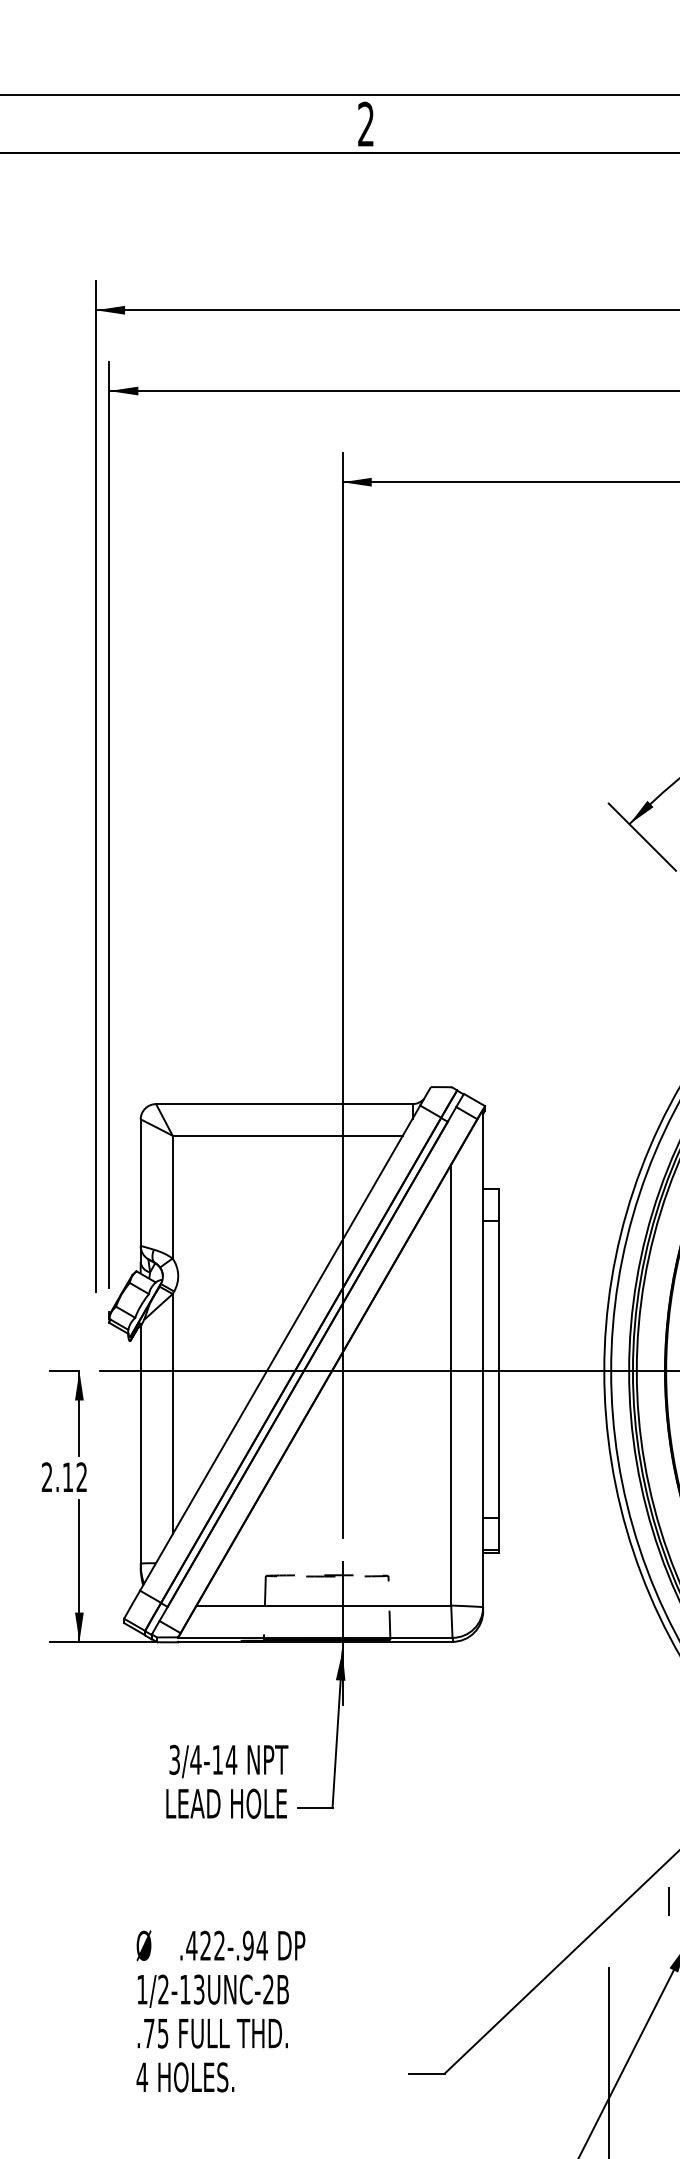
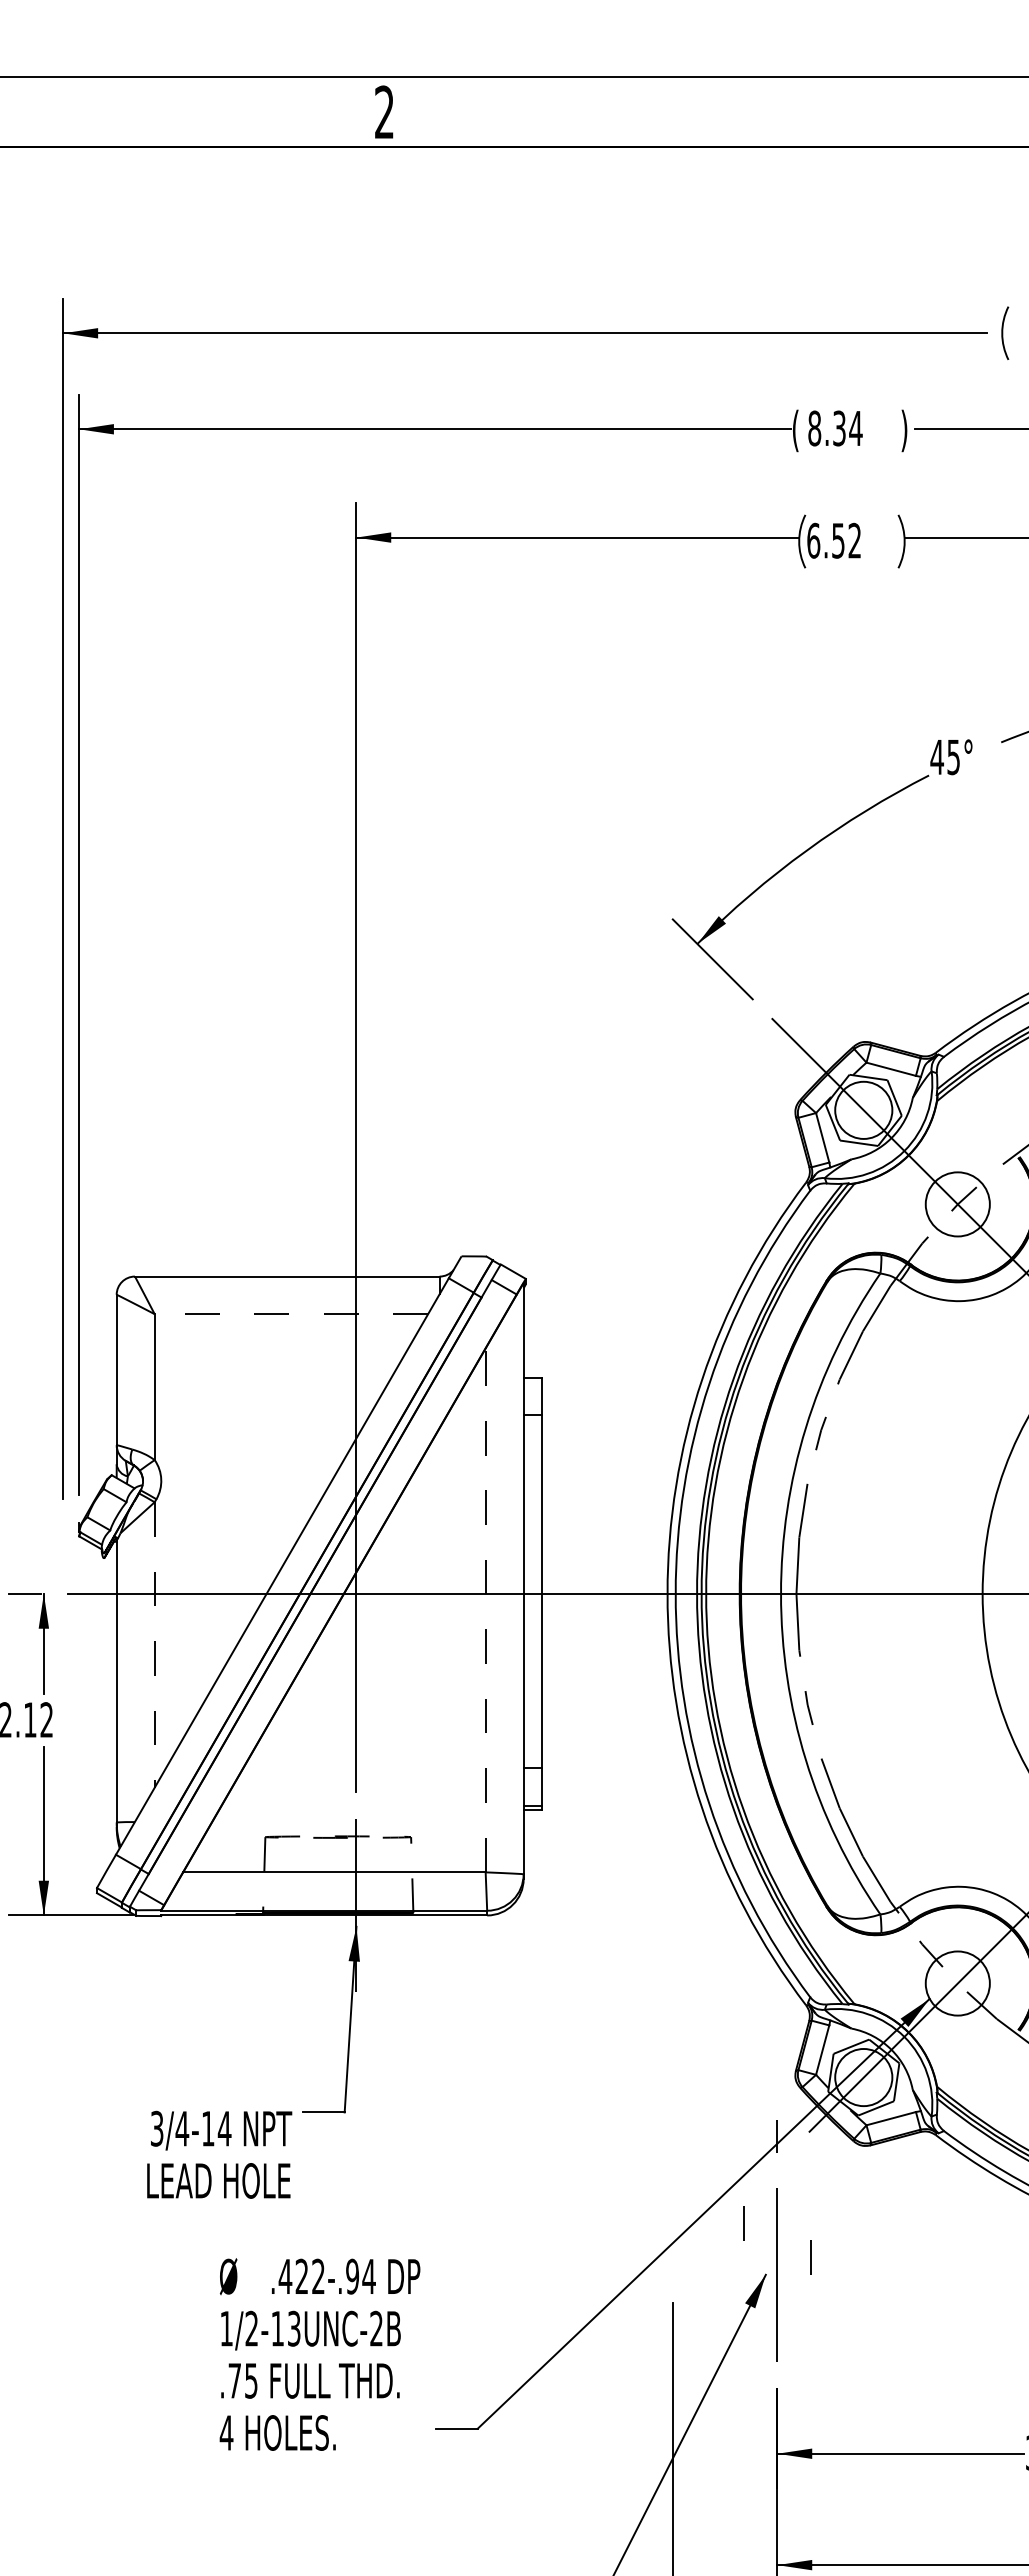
line: (287, 1136) -> (291, 1314), solid -> dashed
line: (451, 1385) -> (485, 1610), solid -> dashed
line: (172, 1414) -> (154, 1645), solid -> dashed
text: (227, 1781) -> (219, 2154), moved
text: (220, 2011) -> (319, 2354), moved

